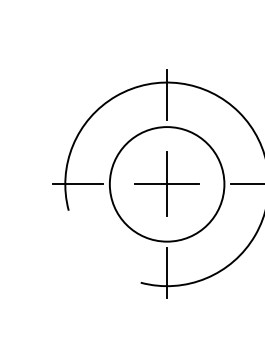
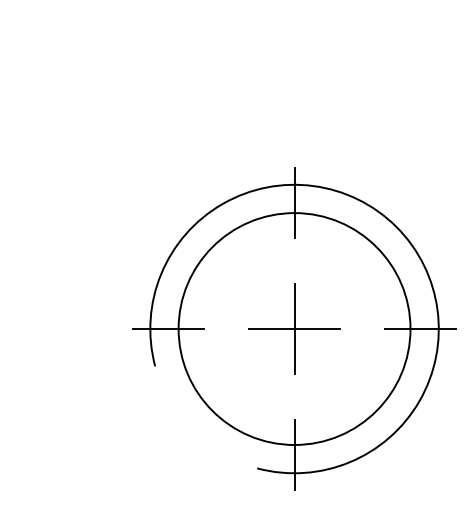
circle: (167, 183) -> (294, 328), size x1.43

